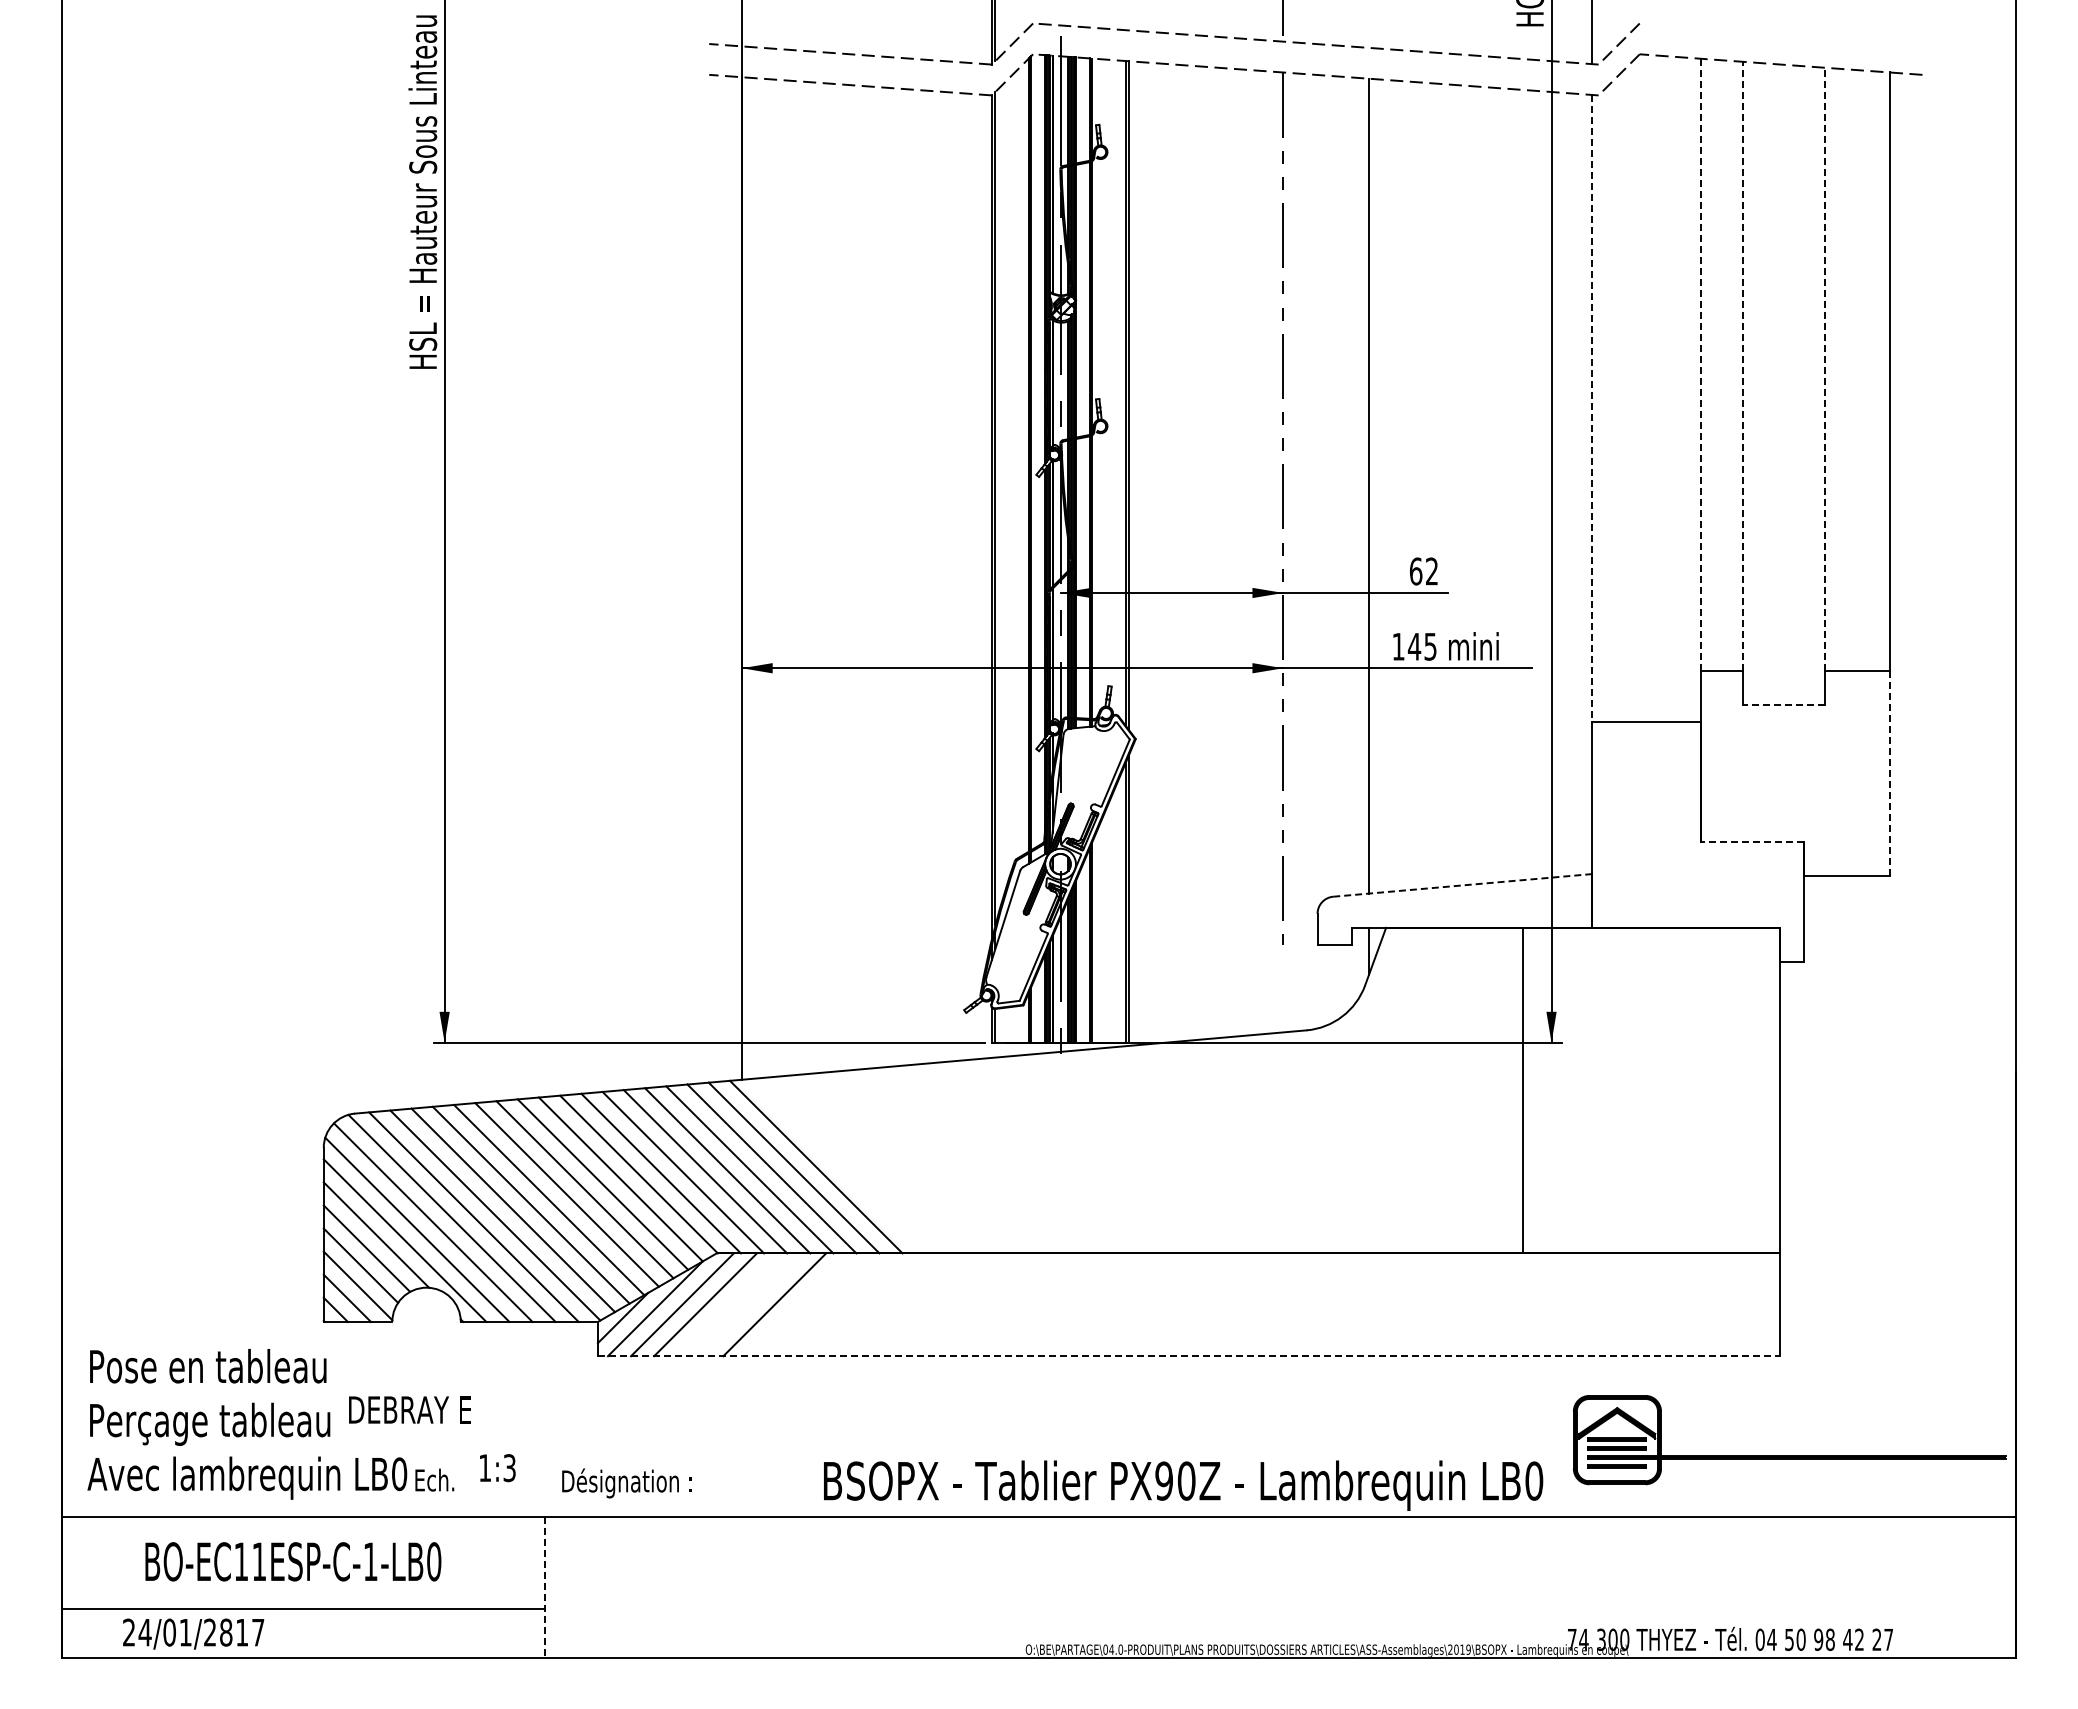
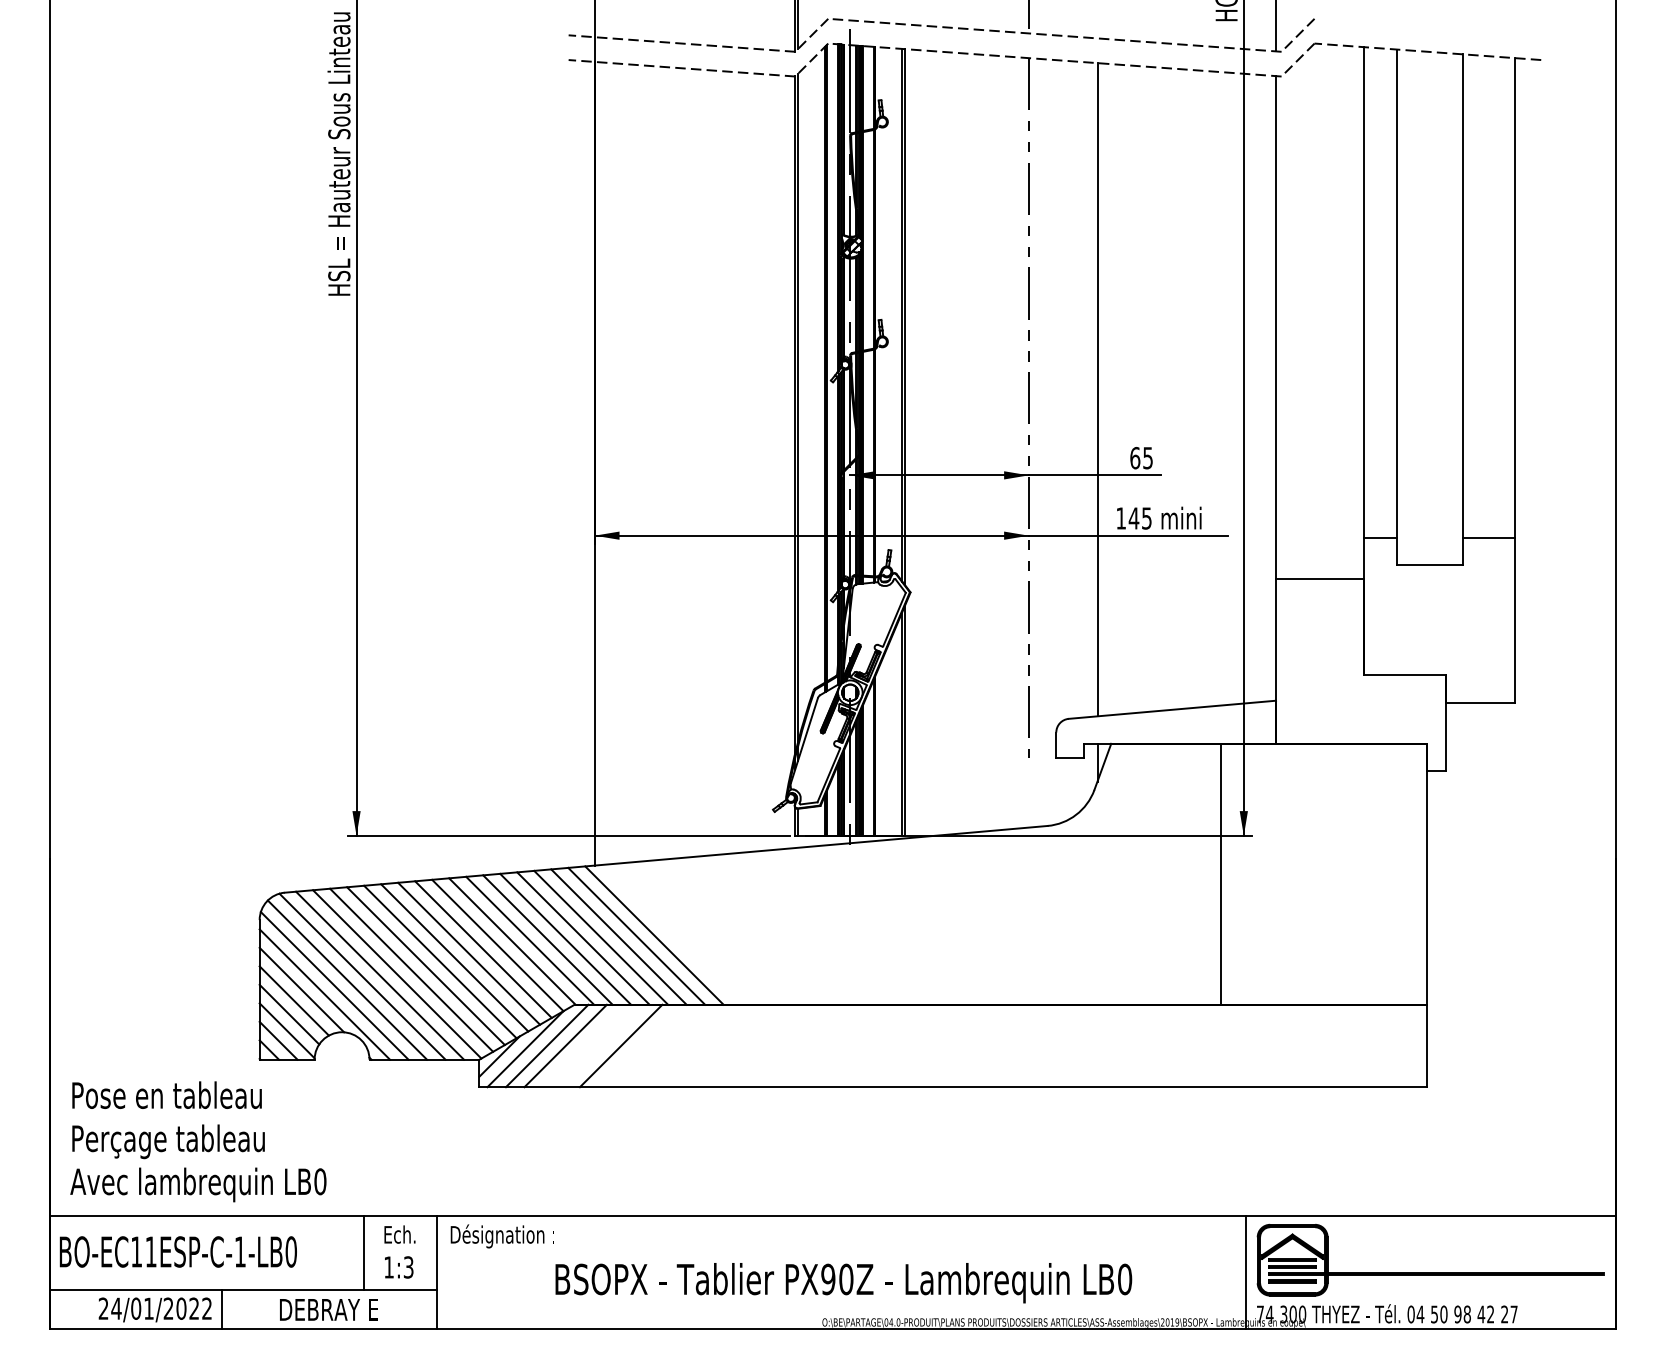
line: (1701, 364) -> (1364, 292), dashed -> solid
line: (1742, 366) -> (1396, 293), dashed -> solid
line: (1824, 369) -> (1462, 296), dashed -> solid
line: (1591, 408) -> (1275, 327), dashed -> solid
text: (1431, 571) -> (1147, 458), 62 -> 65
line: (1783, 705) -> (1429, 565), dashed -> solid
line: (1889, 773) -> (1514, 620), dashed -> solid
line: (1752, 842) -> (1404, 675), dashed -> solid
line: (1462, 885) -> (1172, 709), dashed -> solid
line: (1189, 1356) -> (953, 1087), dashed -> solid
text: (409, 1409) -> (328, 1309), moved
part: (1789, 1455) -> (1430, 1272), moved
text: (497, 1468) -> (398, 1267), moved
text: (434, 1479) -> (399, 1234), moved
text: (626, 1483) -> (502, 1236), moved
text: (1183, 1485) -> (843, 1282), moved
text: (293, 1561) -> (178, 1251), moved
line: (454, 1562) -> (364, 1252), added
line: (1554, 1587) -> (1246, 1272), added
line: (545, 1588) -> (437, 1273), dashed -> solid
text: (242, 1632) -> (194, 1308), 24/01/2817 -> 24/01/2022
line: (277, 1632) -> (222, 1308), added

